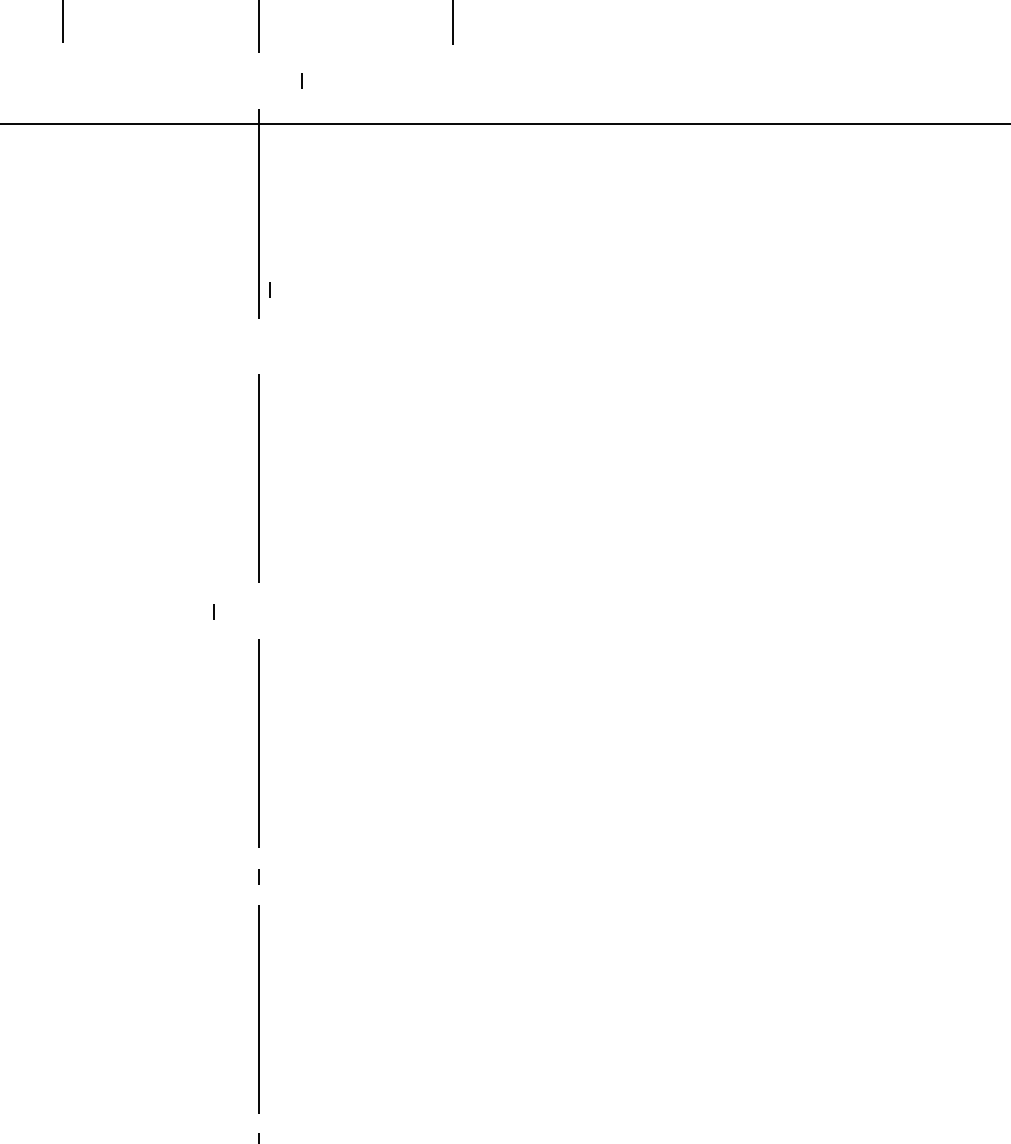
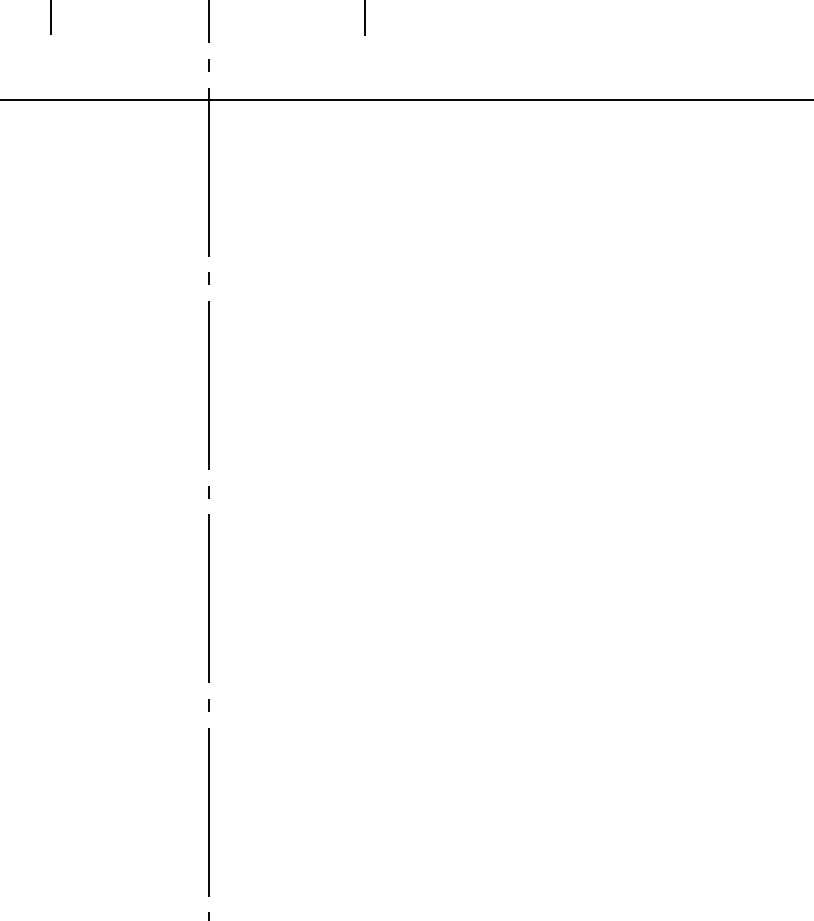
line: (302, 81) -> (208, 65), moved
line: (270, 289) -> (208, 278), moved
line: (214, 611) -> (208, 492), moved

